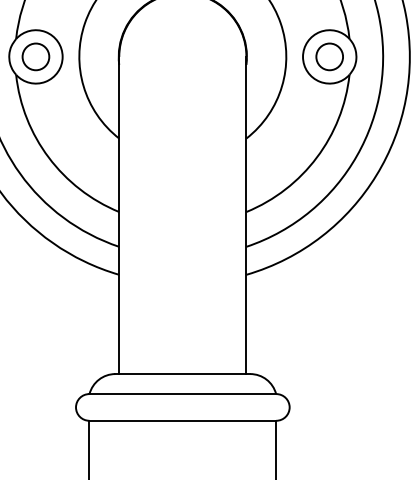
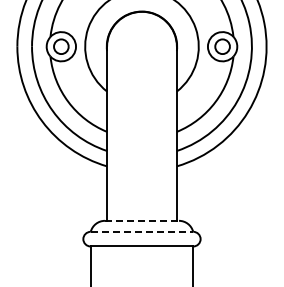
line: (183, 373) -> (142, 220), solid -> dashed
line: (183, 393) -> (142, 231), solid -> dashed

